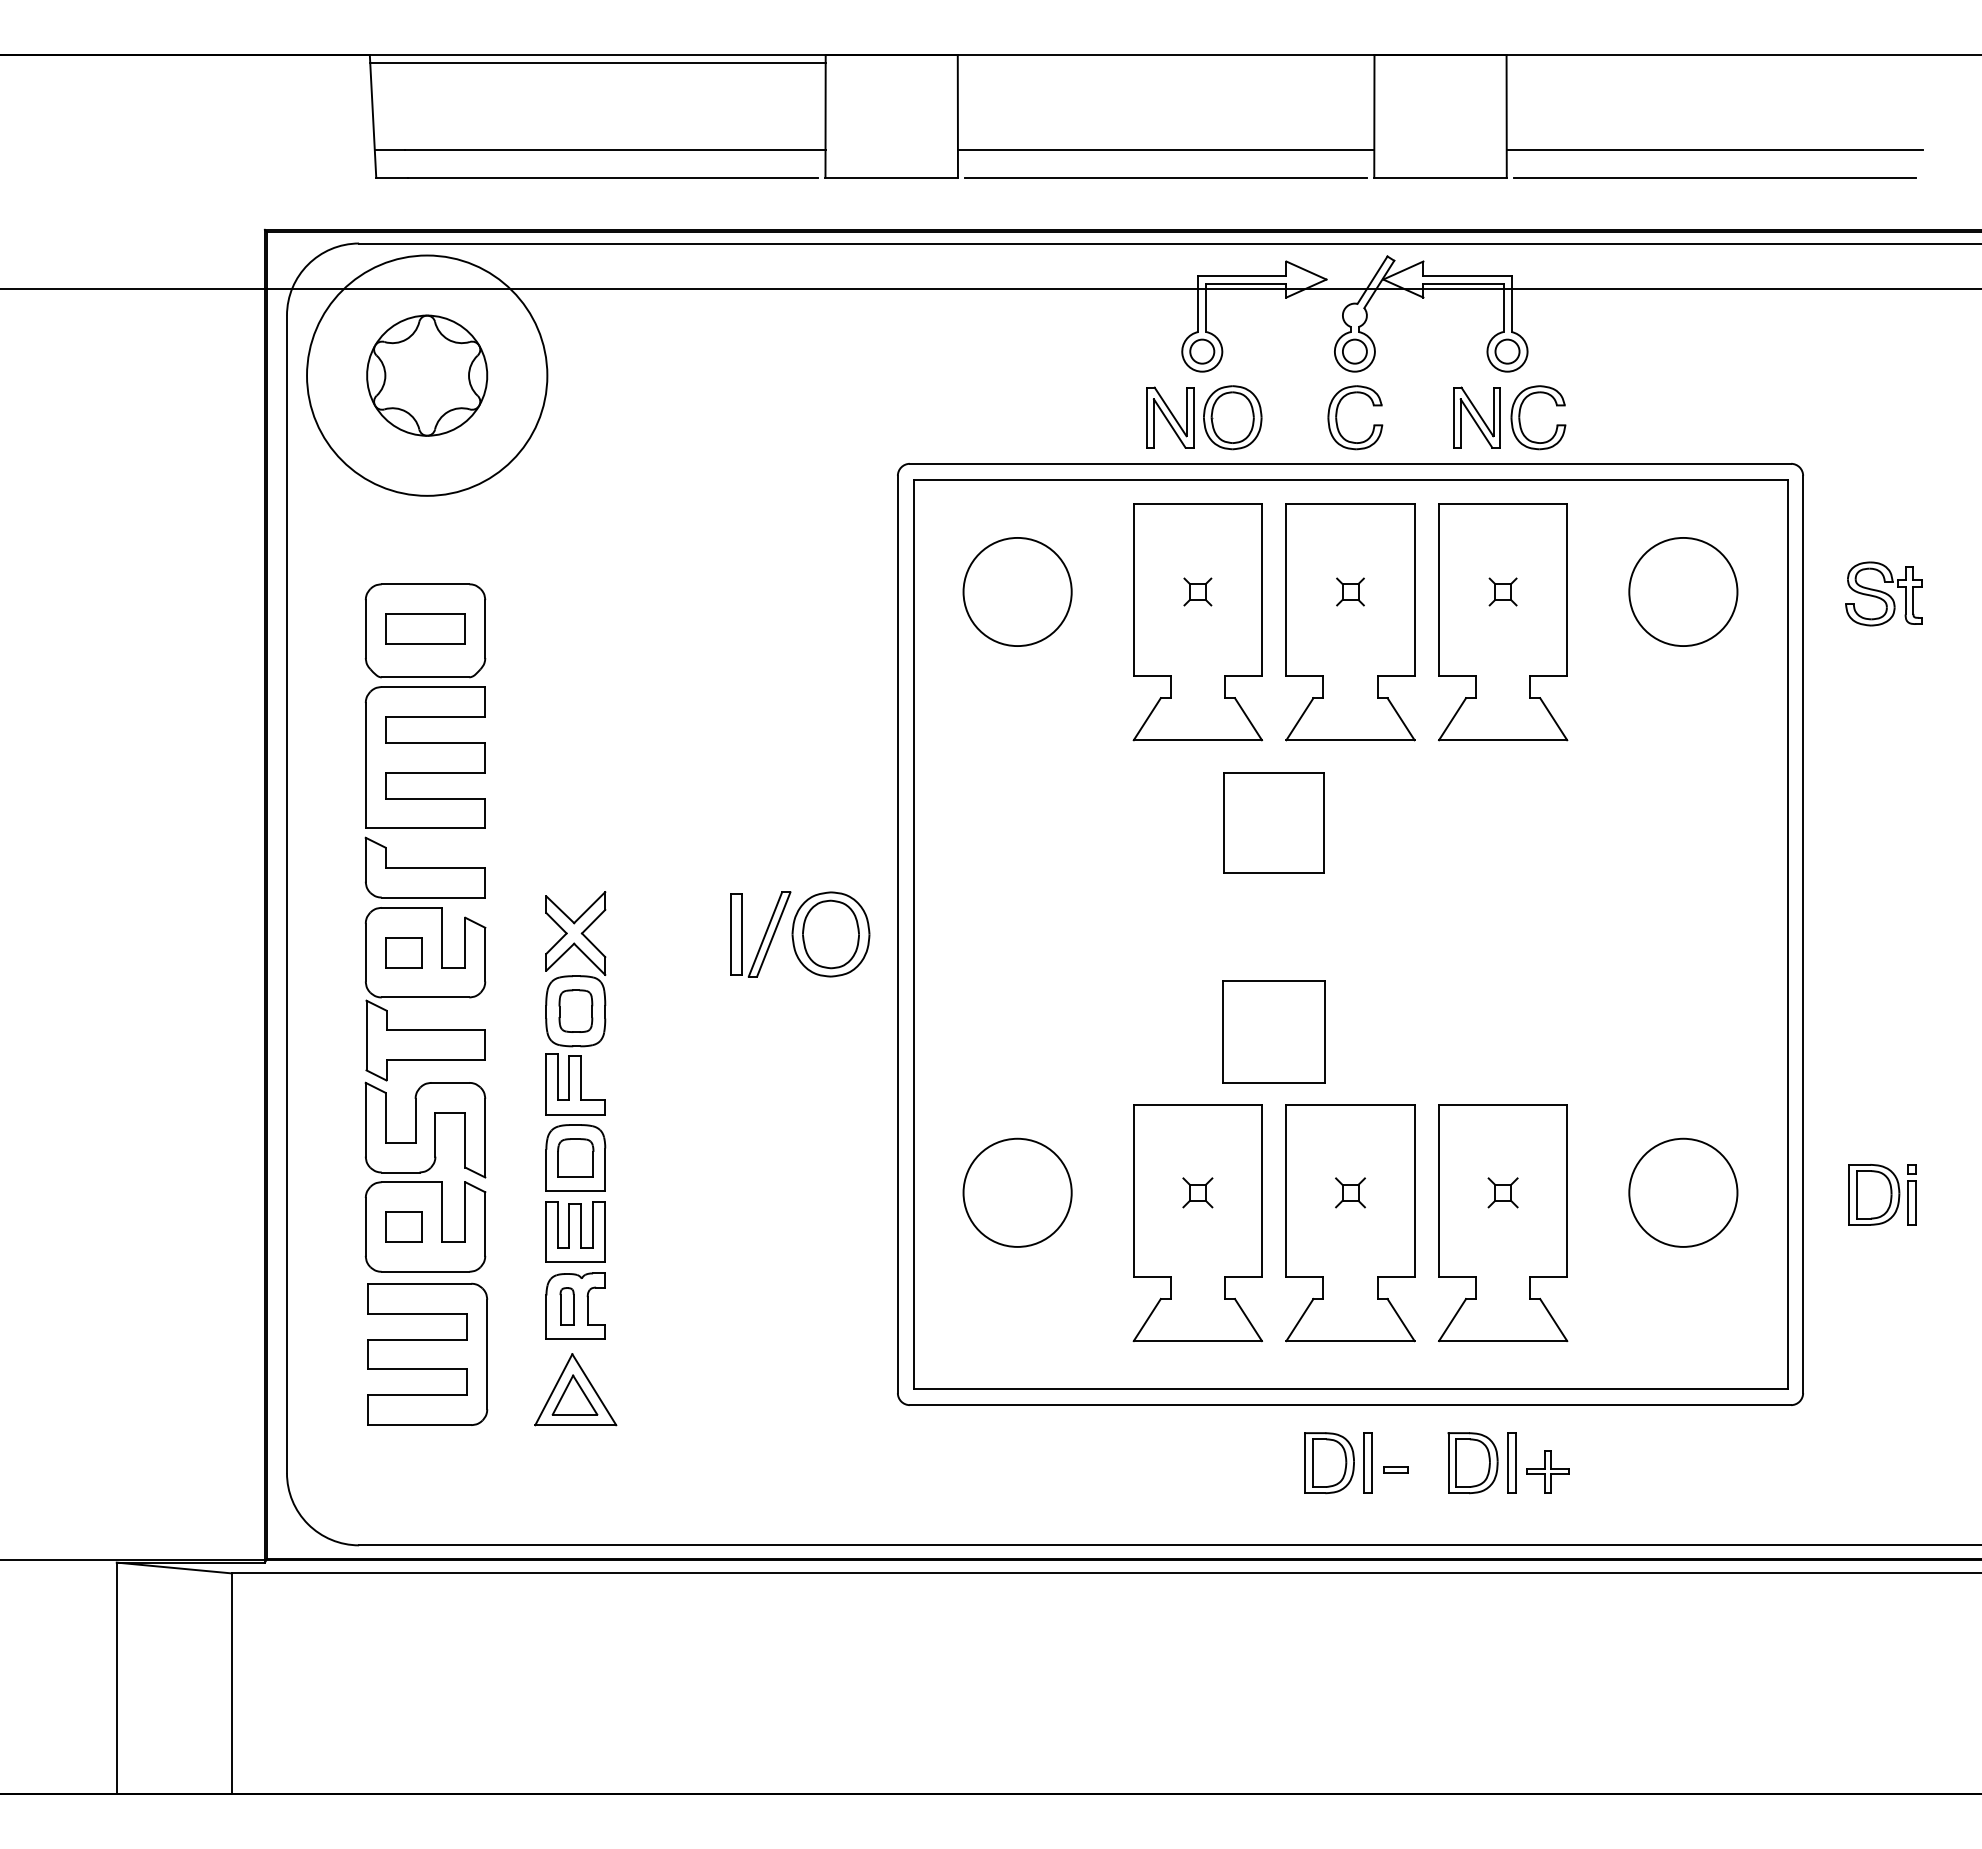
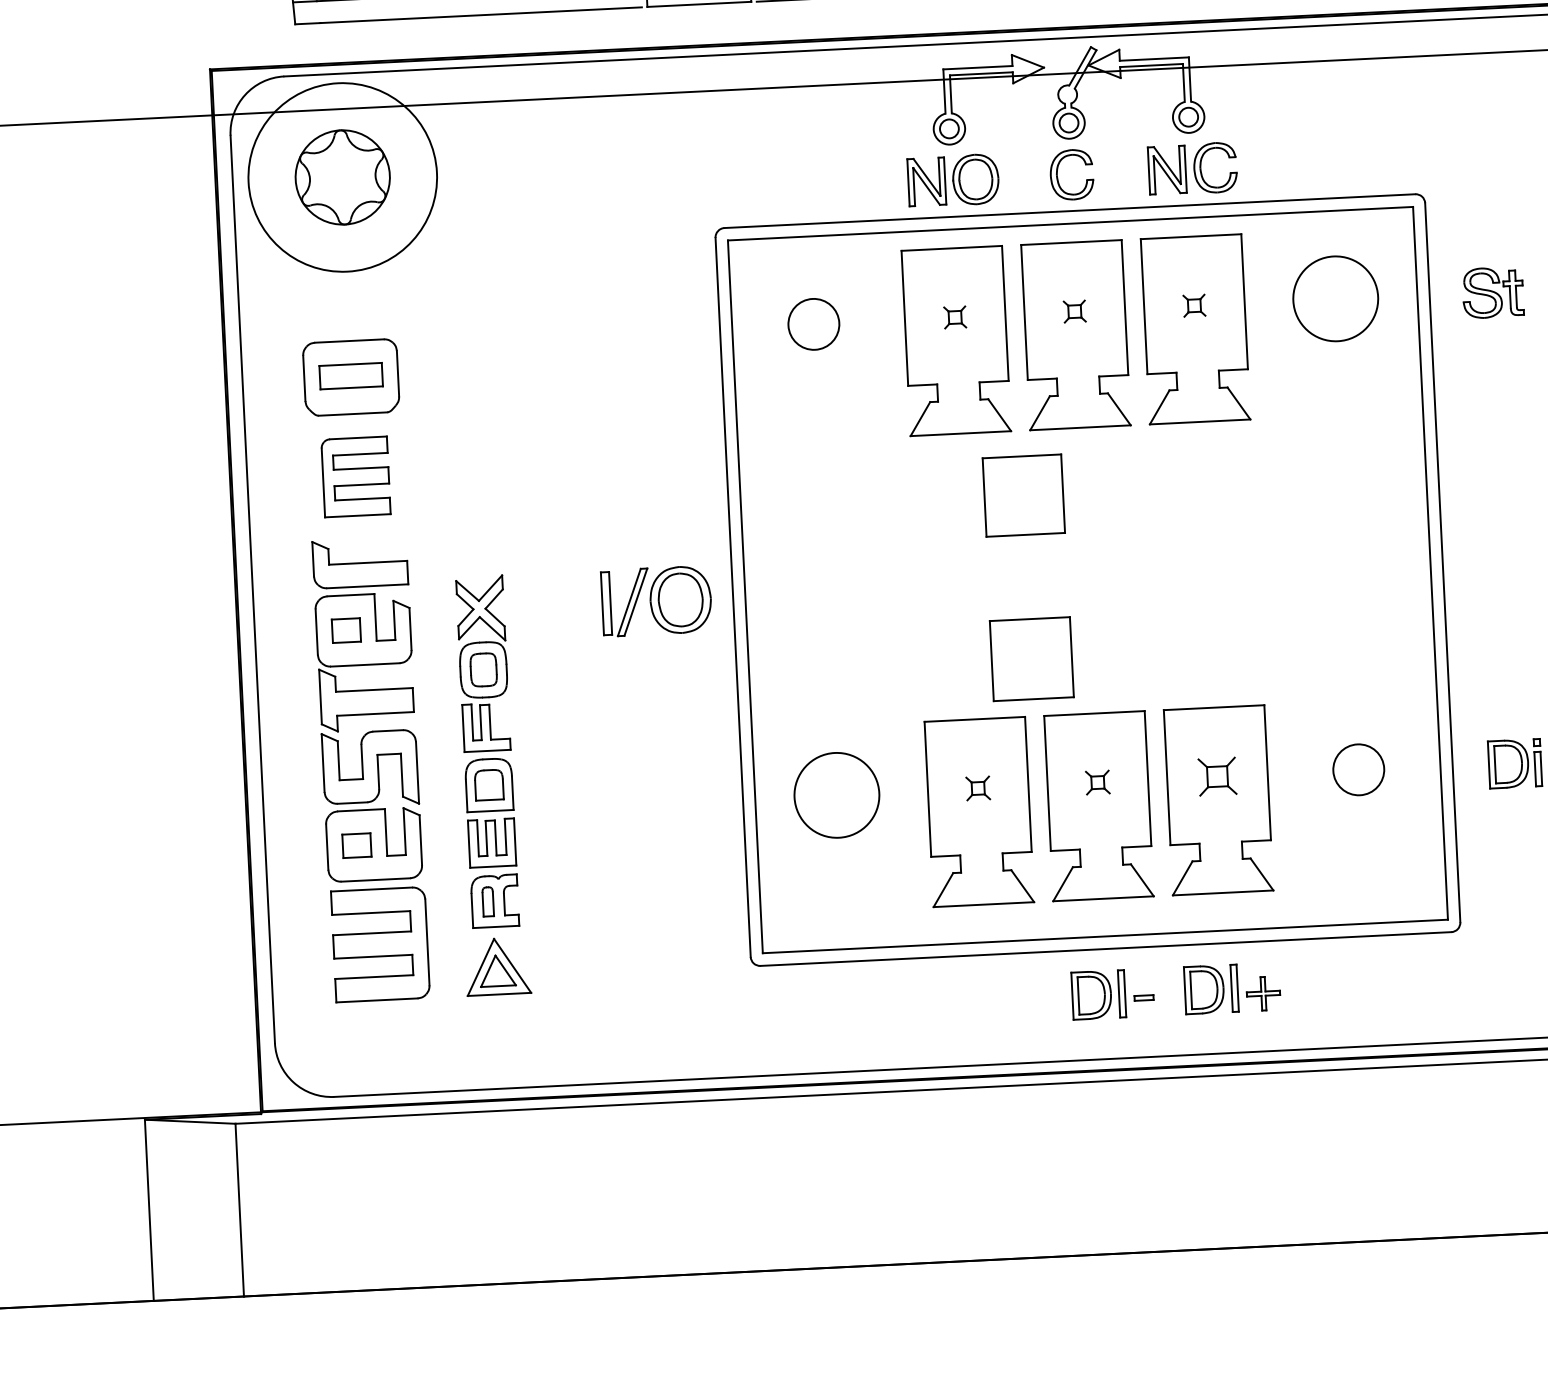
circle: (1017, 591) -> (813, 323), size x0.6
part: (424, 757) -> (355, 476), size x0.7
part: (1502, 1192) -> (1216, 776), size x1.6
circle: (1683, 1192) -> (1358, 769), size x0.6

